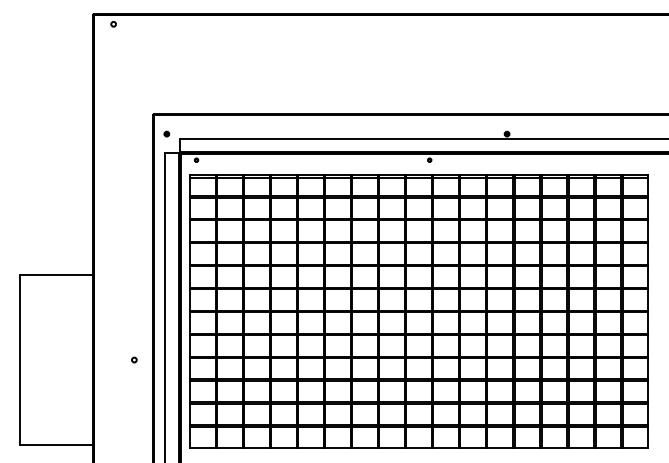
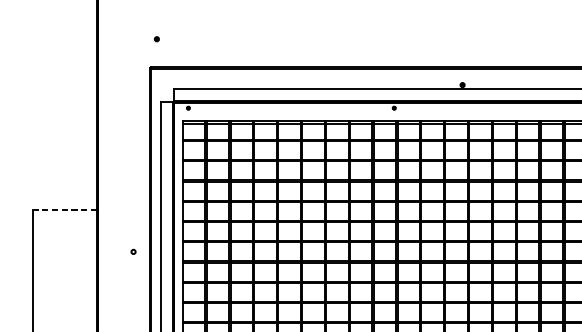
part: (166, 133) -> (156, 38), moved
line: (56, 275) -> (64, 209), solid -> dashed
circle: (134, 359) -> (133, 251), moved

